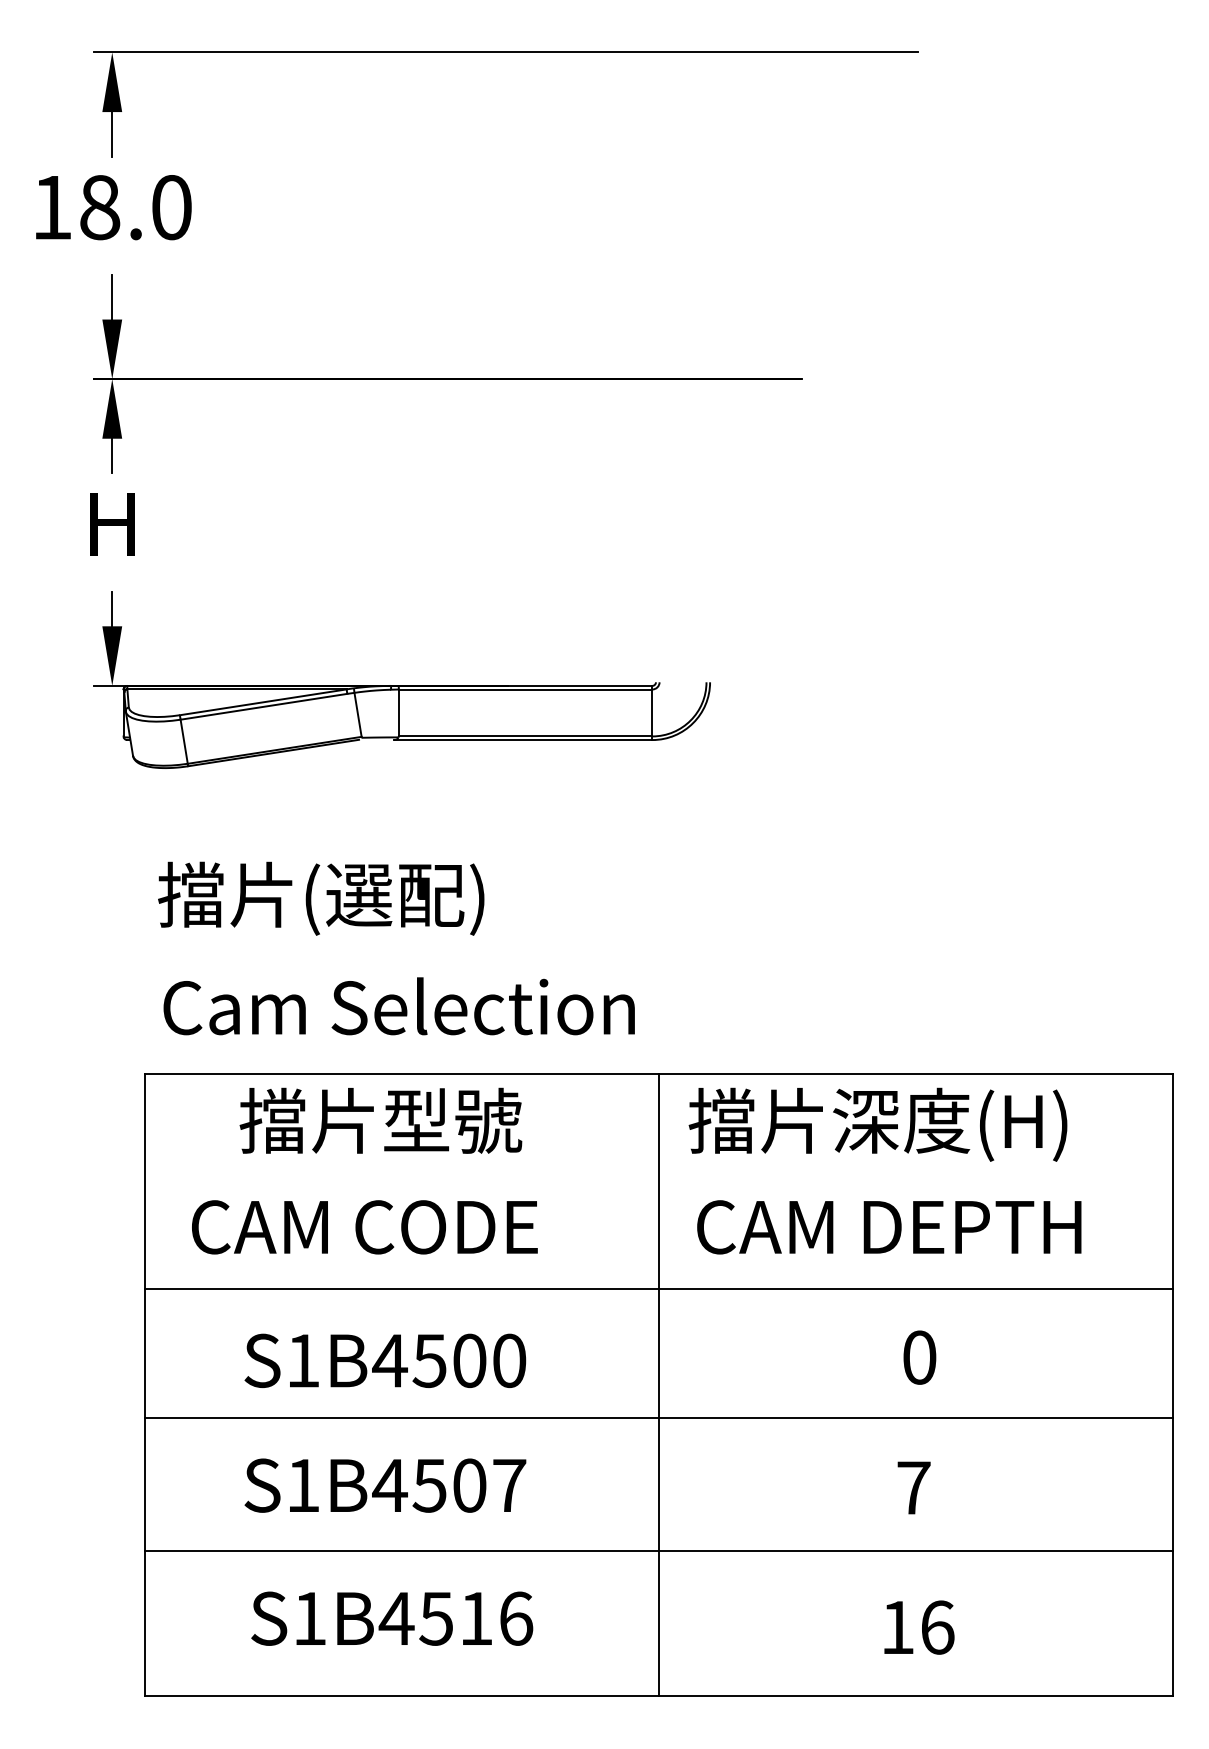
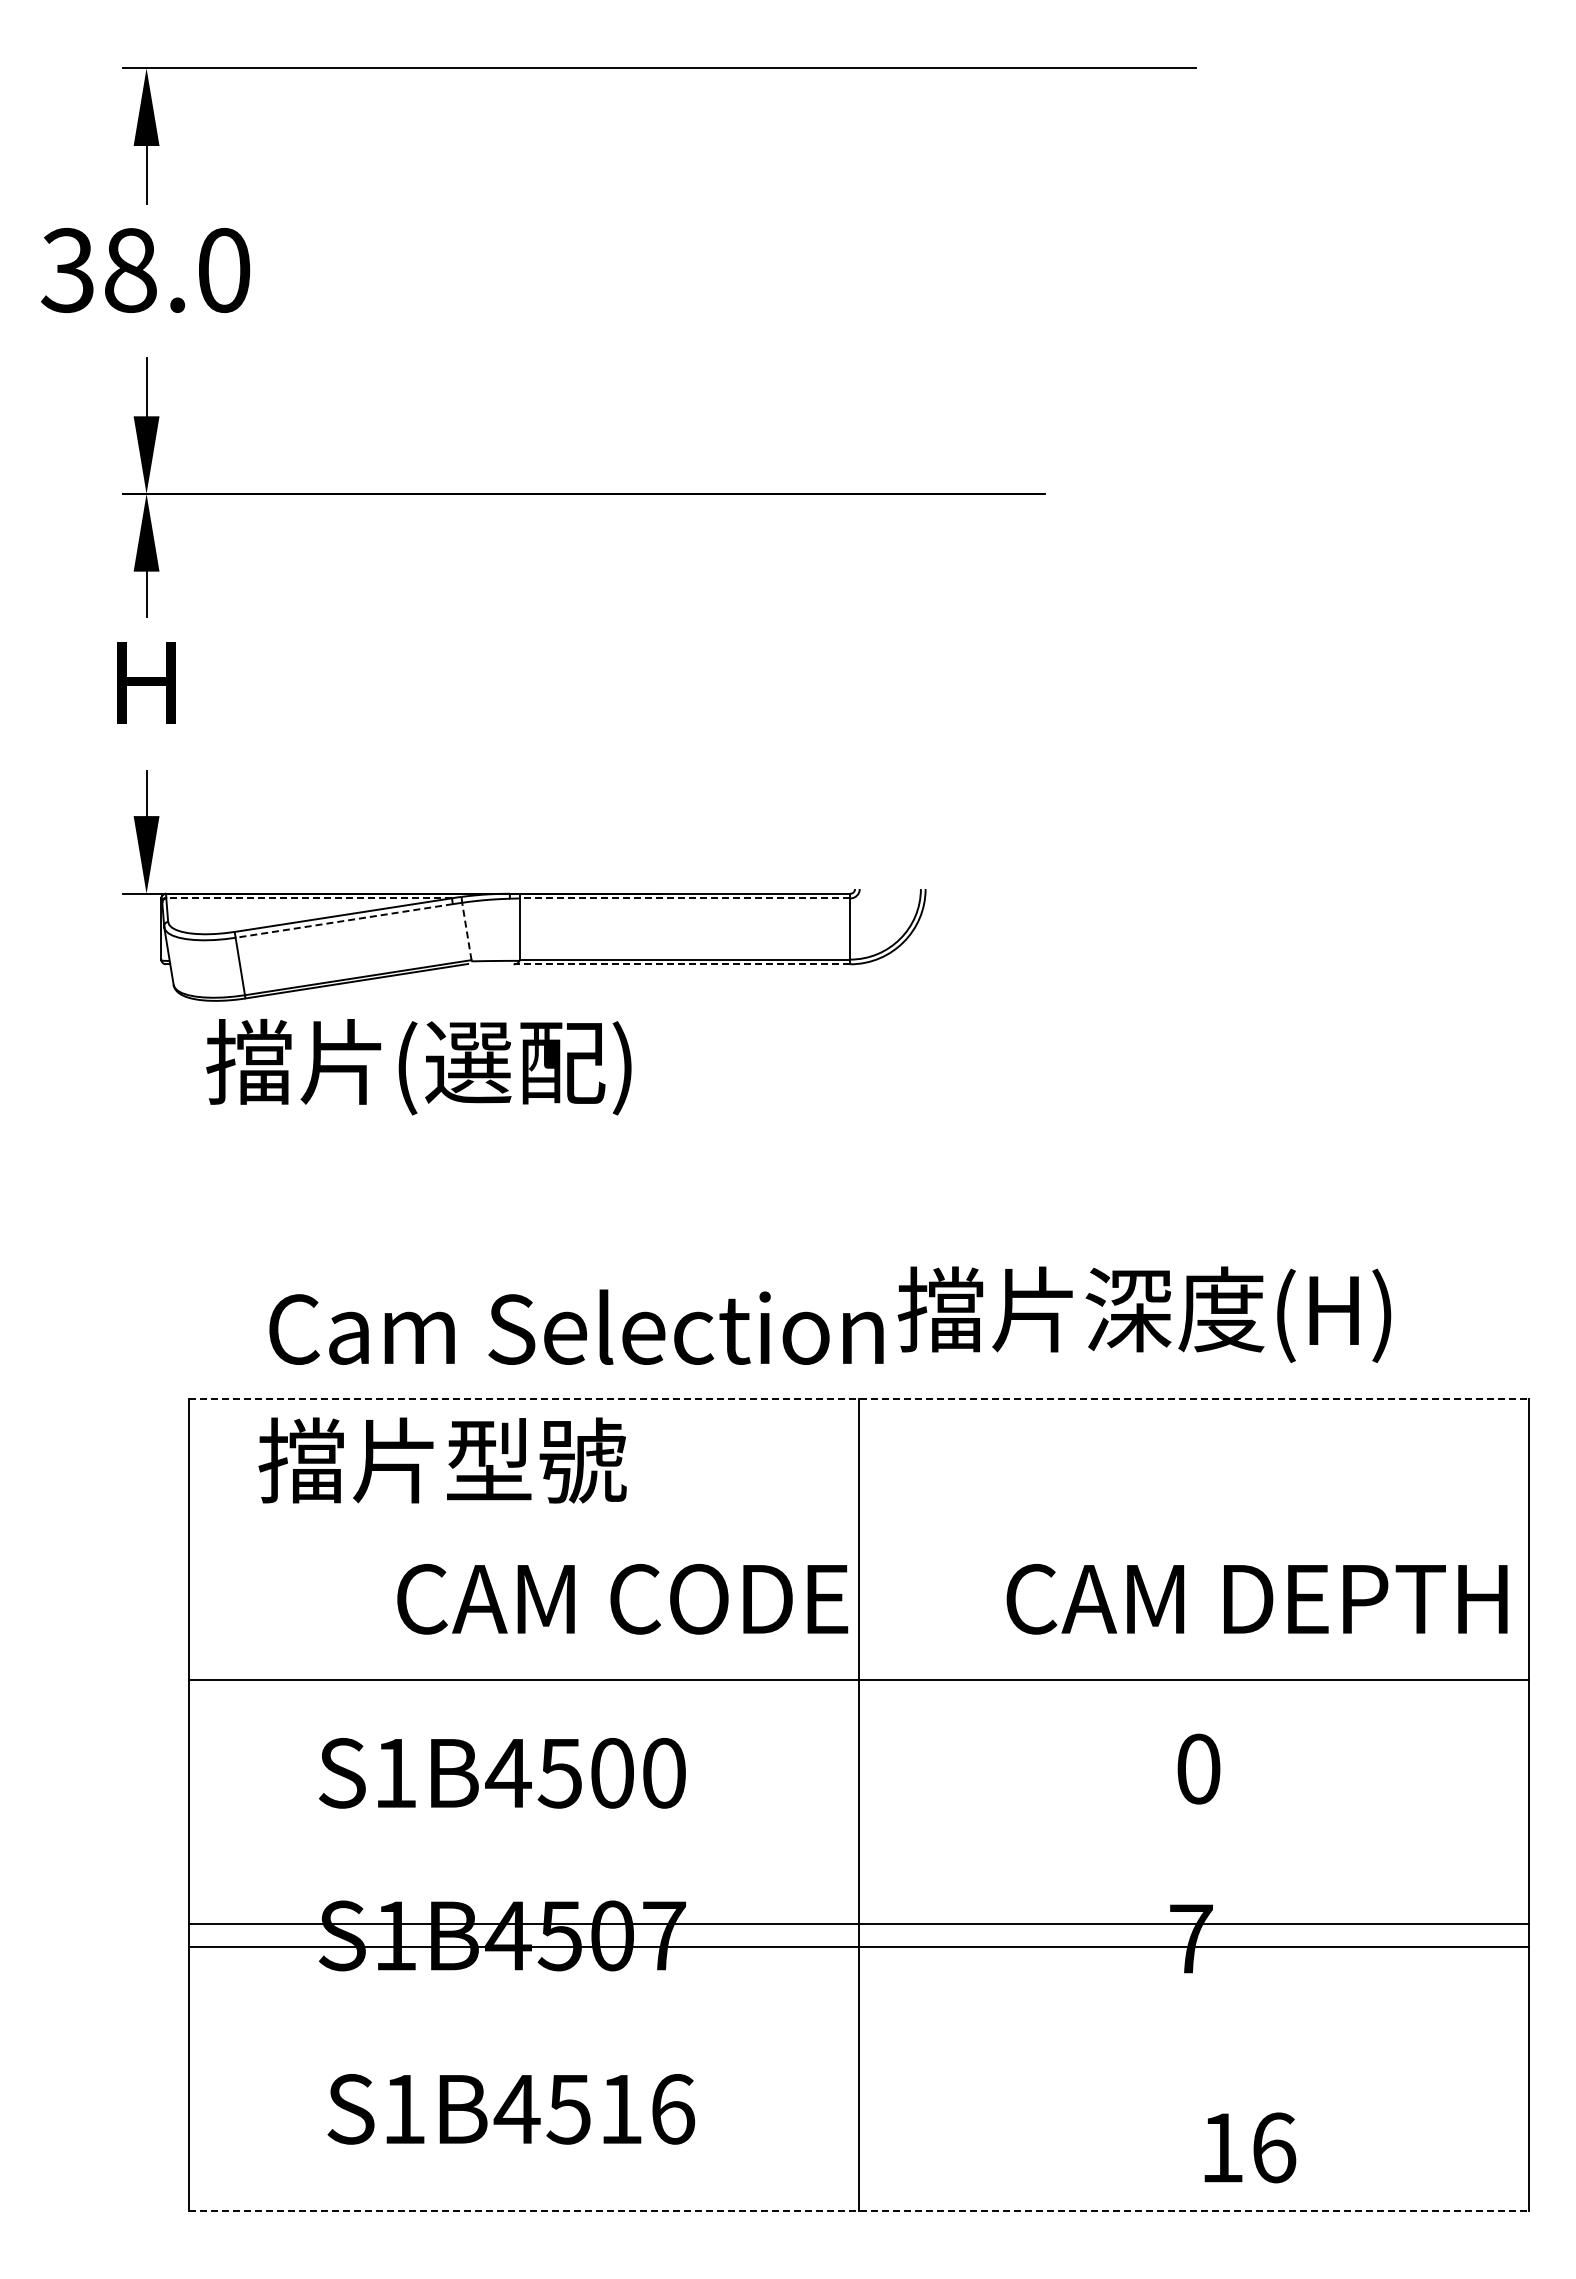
text: (51, 207) -> (67, 270), 18.0 -> 38.0
line: (237, 689) -> (309, 898), solid -> dashed
line: (525, 689) -> (684, 898), solid -> dashed
line: (264, 706) -> (344, 920), solid -> dashed
line: (357, 714) -> (466, 931), solid -> dashed
line: (522, 740) -> (681, 964), solid -> dashed
text: (320, 899) -> (418, 1067), moved
text: (399, 1005) -> (576, 1326), moved
line: (658, 1074) -> (858, 1399), solid -> dashed
text: (380, 1120) -> (442, 1460), moved
text: (878, 1124) -> (1144, 1314), moved
text: (364, 1227) -> (622, 1599), moved
text: (888, 1227) -> (1256, 1599), moved
line: (658, 1418) -> (858, 1924), moved
line: (658, 1550) -> (858, 1946), moved
text: (919, 1627) -> (1250, 2147), moved
line: (658, 1696) -> (858, 2210), solid -> dashed

